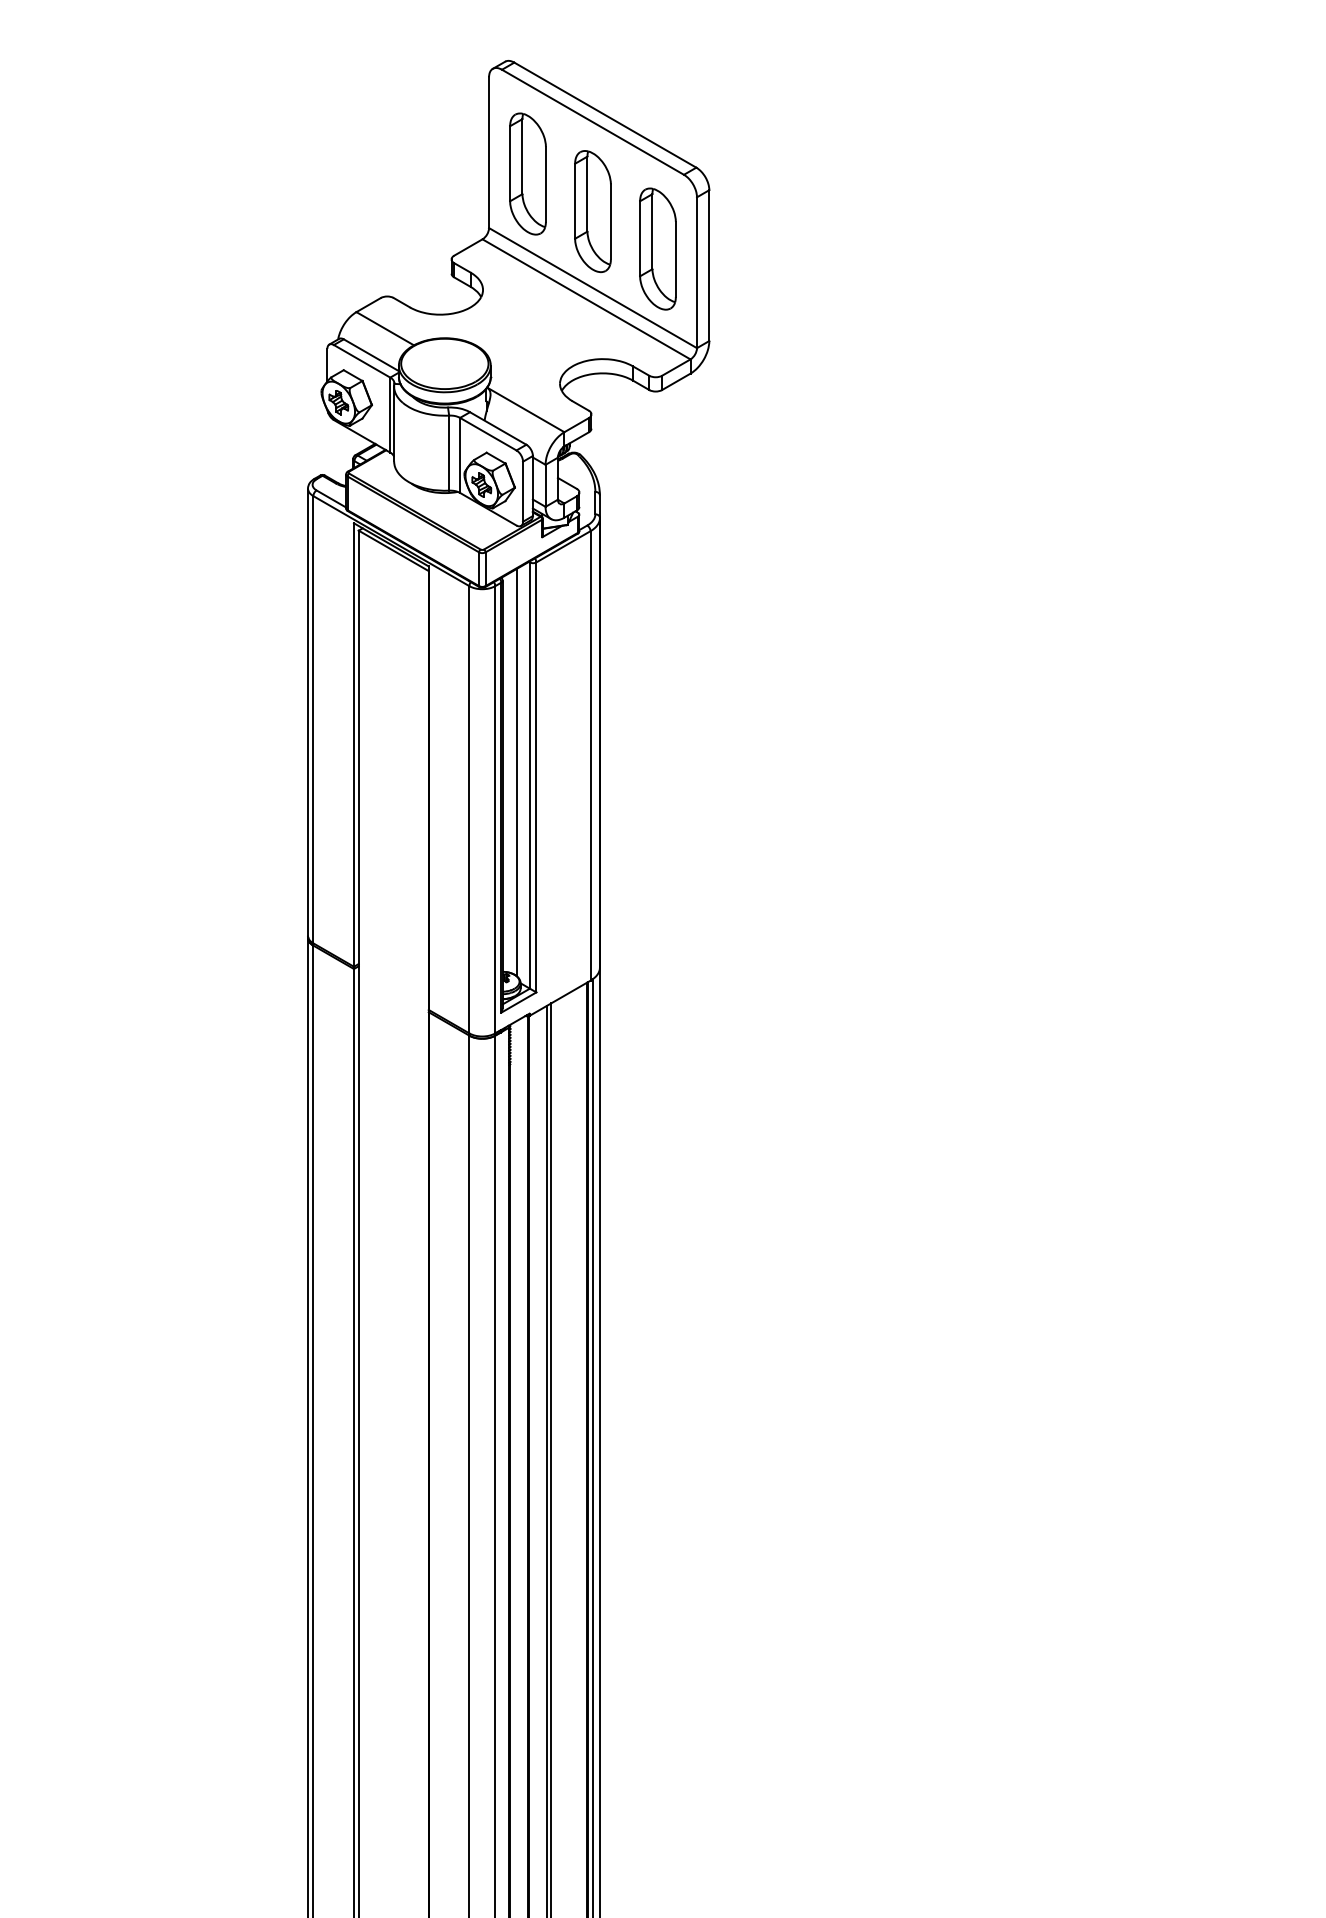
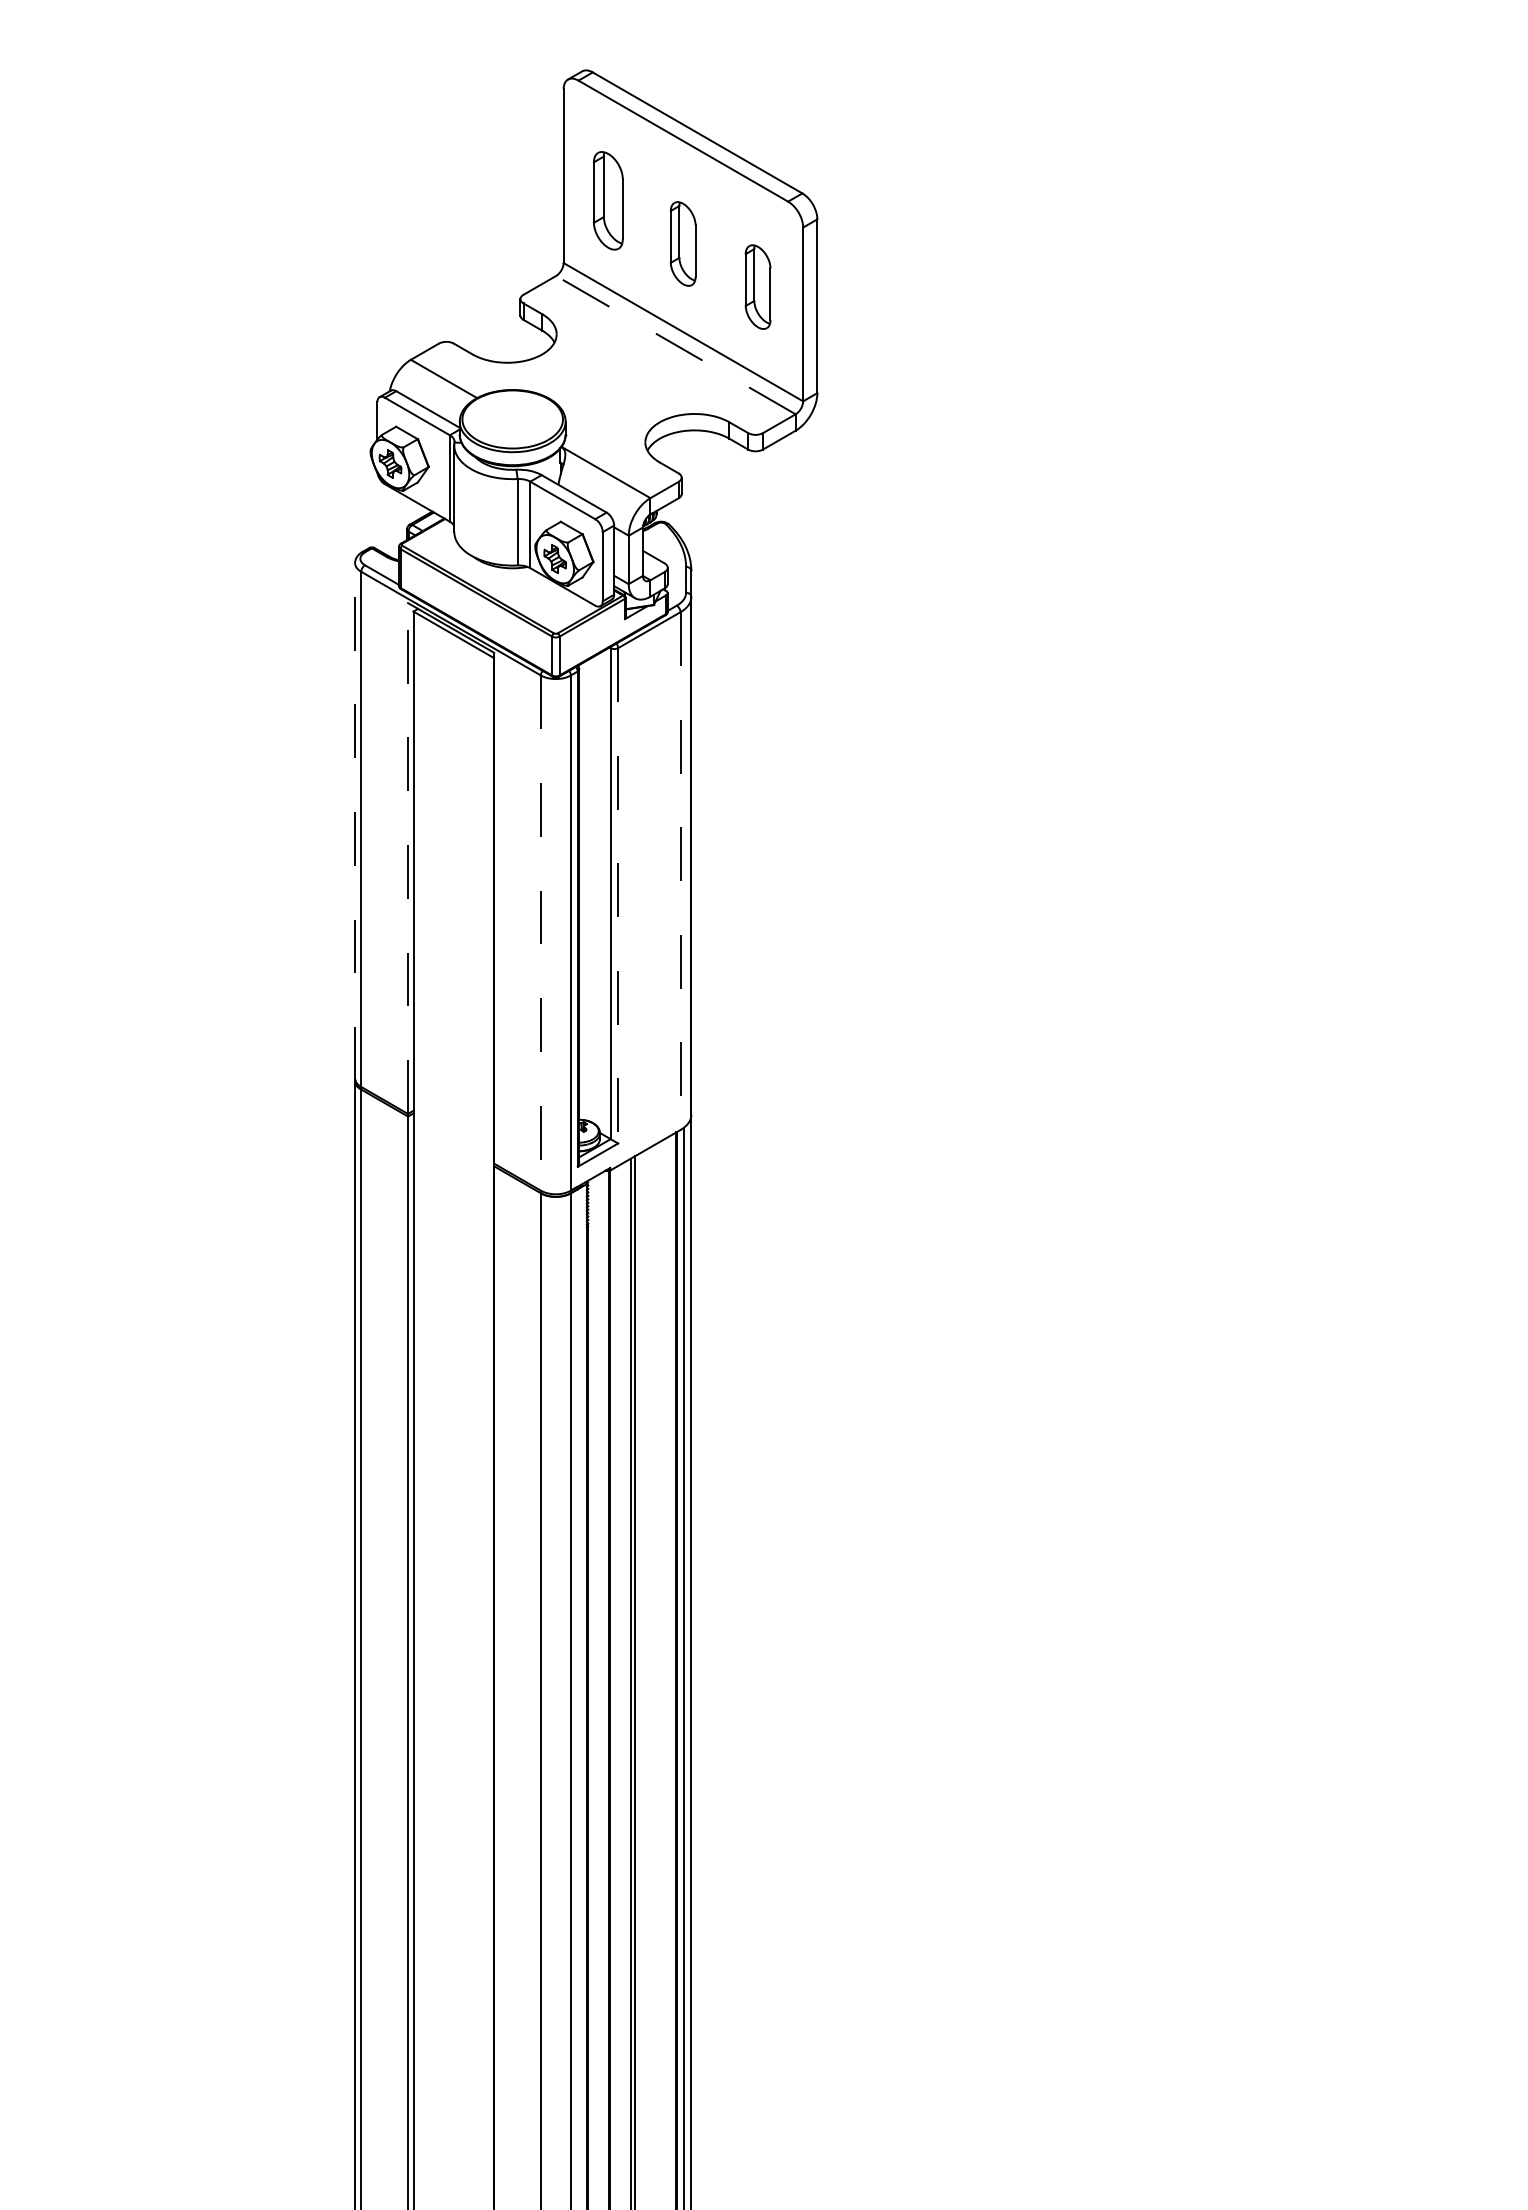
part: (527, 173) -> (607, 200), size x0.7
part: (592, 211) -> (682, 243), size x0.6
part: (657, 248) -> (757, 286), size x0.6
line: (586, 298) -> (675, 344), solid -> dashed
line: (308, 713) -> (355, 822), solid -> dashed
line: (354, 745) -> (408, 858), solid -> dashed
line: (590, 756) -> (680, 871), solid -> dashed
line: (516, 771) -> (595, 889), removed
line: (536, 777) -> (618, 895), solid -> dashed
line: (468, 810) -> (540, 933), solid -> dashed

